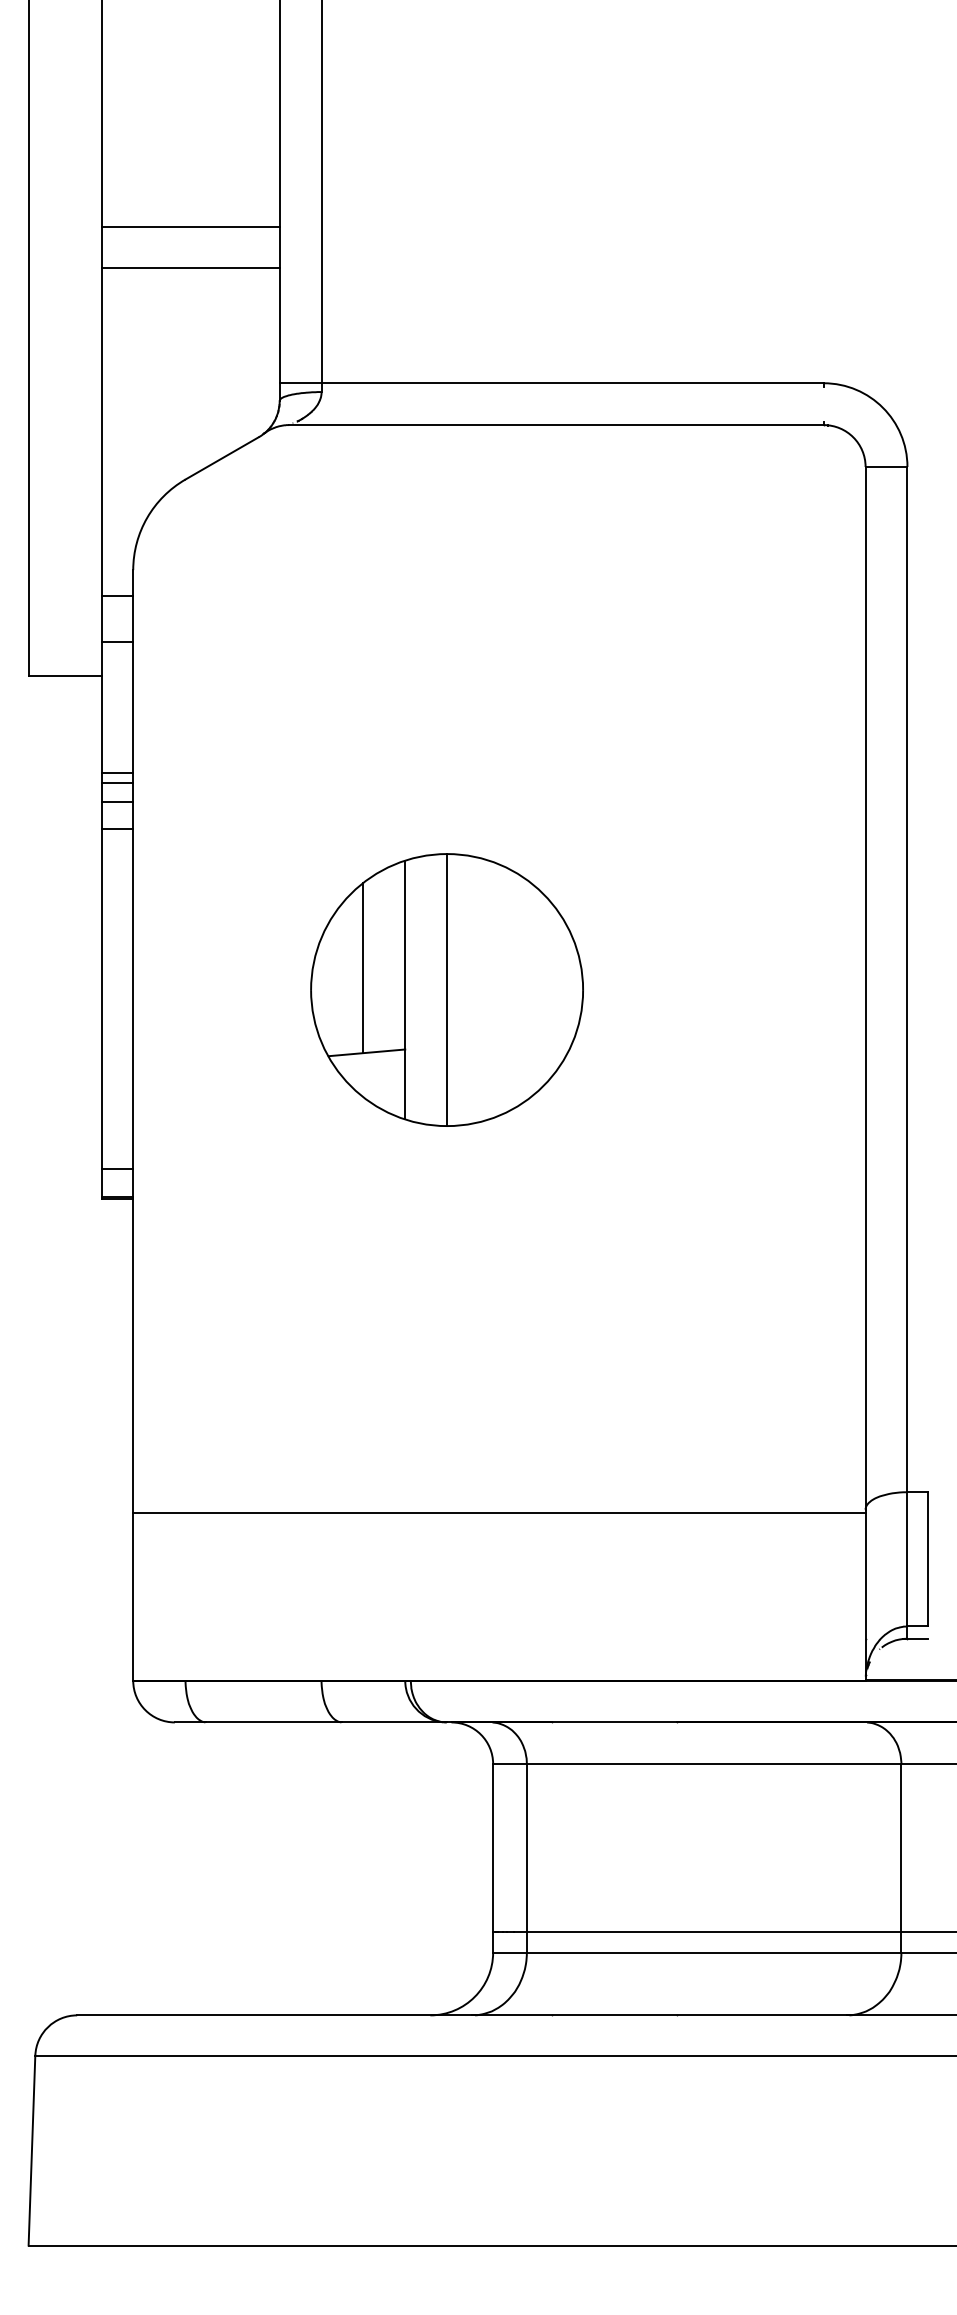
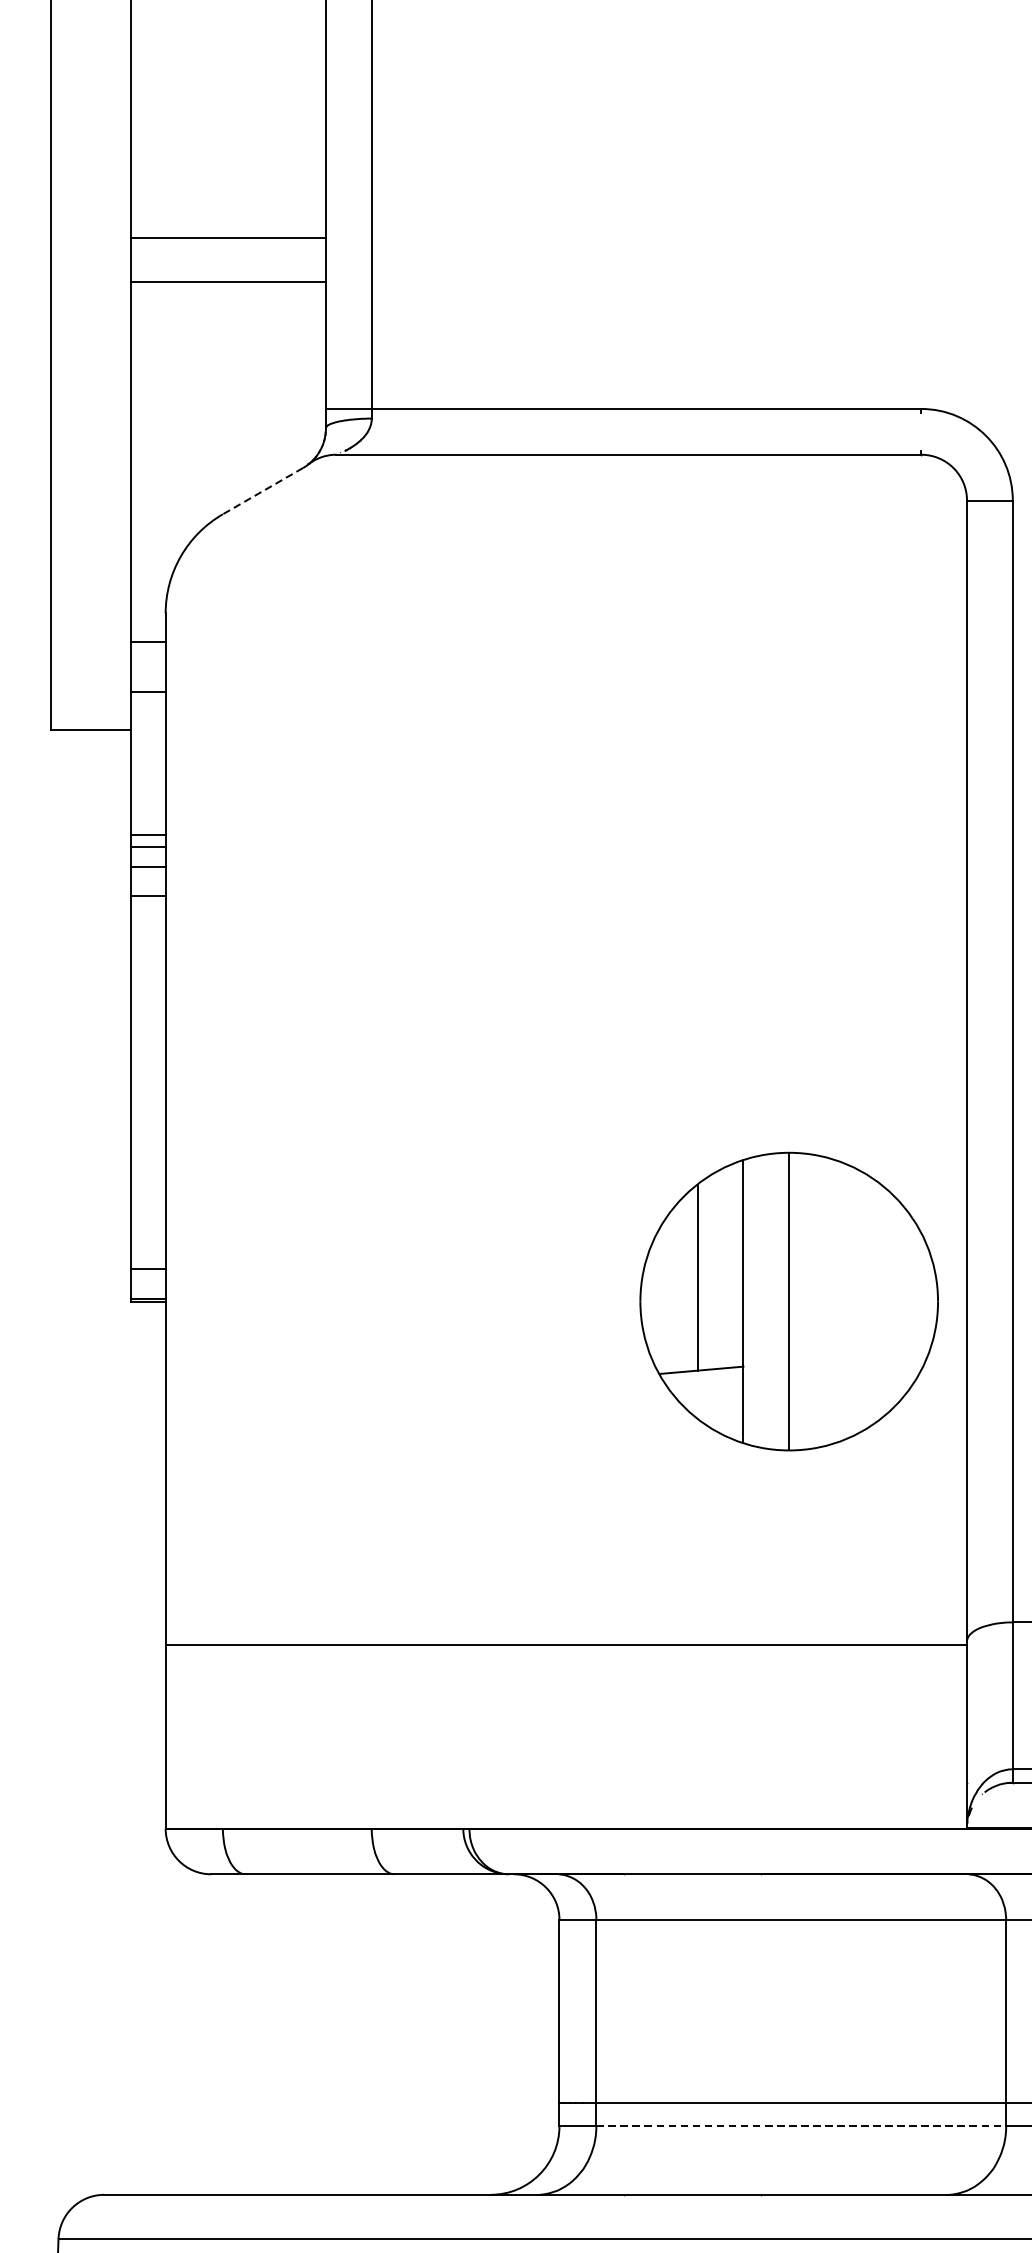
line: (221, 458) -> (262, 491), solid -> dashed
part: (446, 989) -> (788, 1301), moved
line: (714, 1952) -> (801, 2126), solid -> dashed

